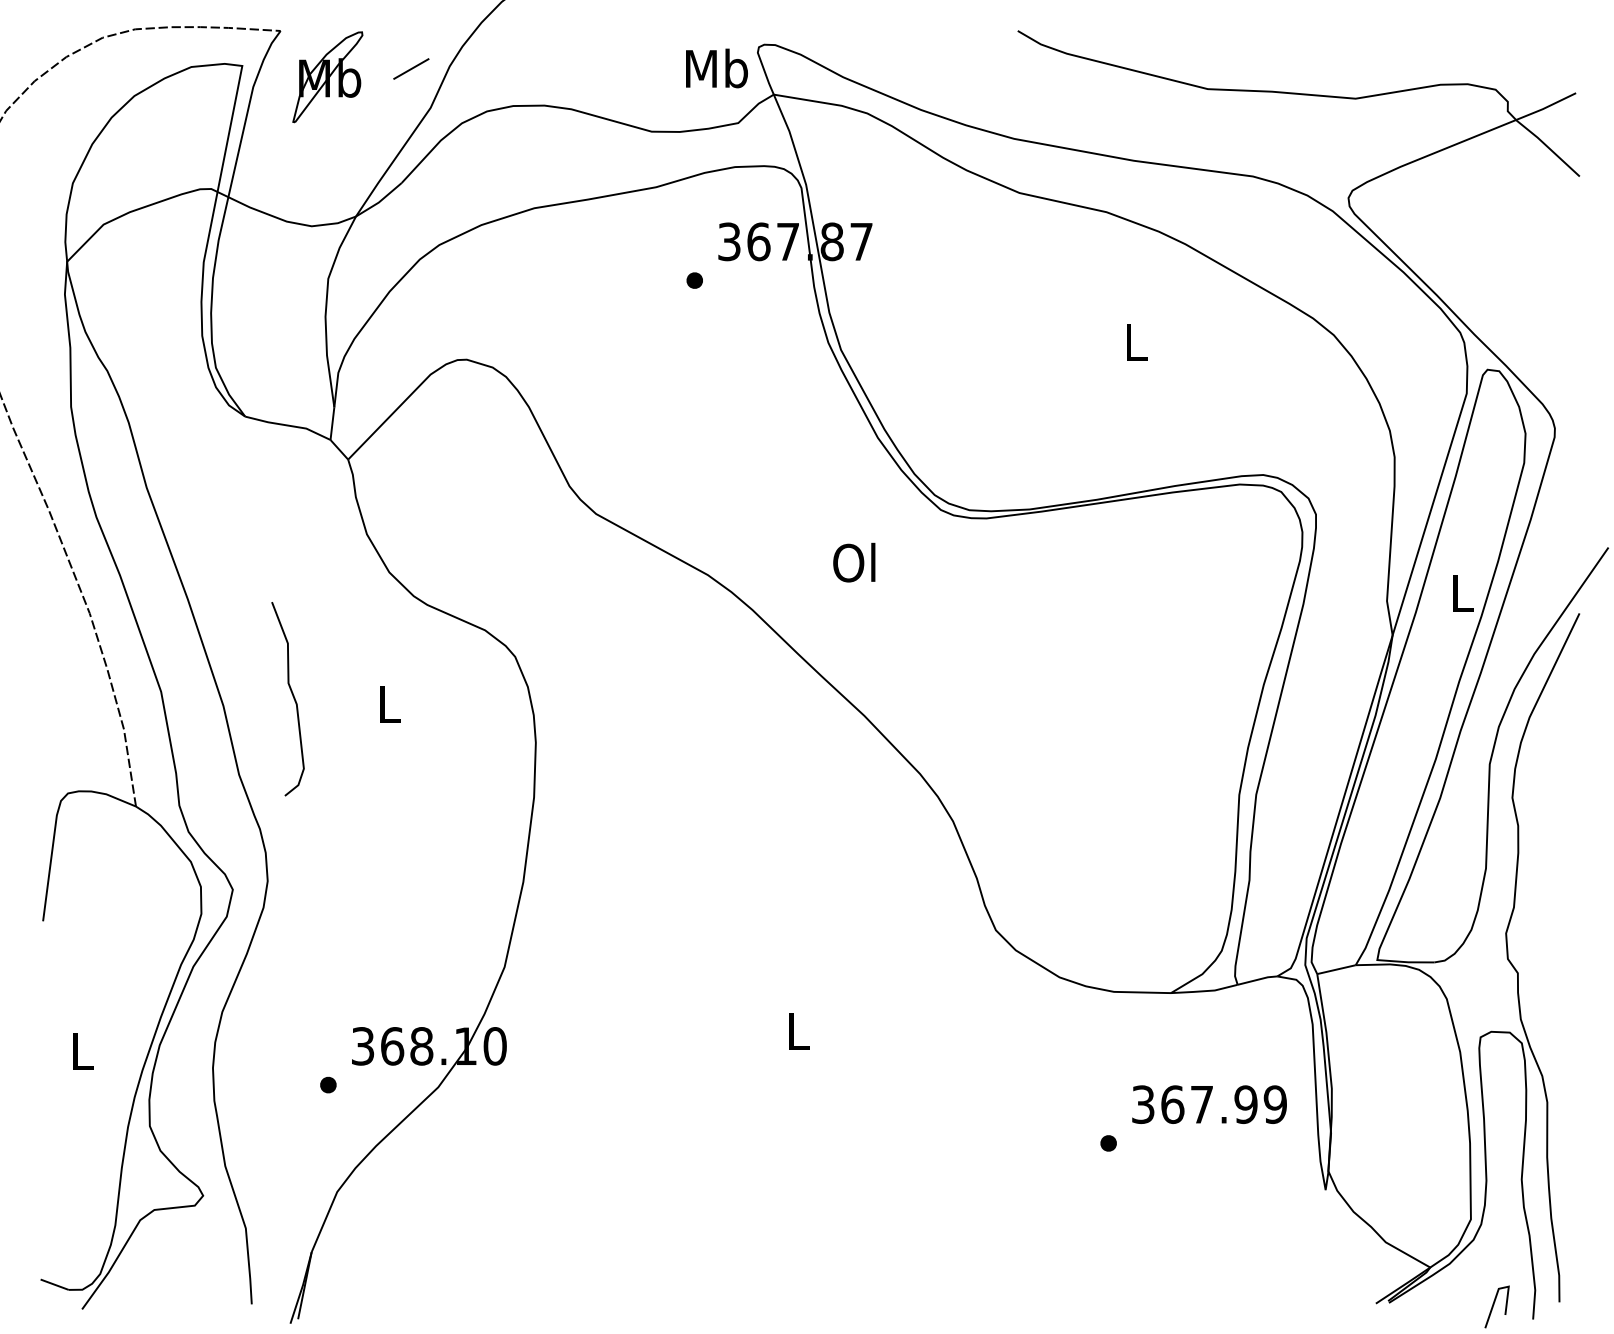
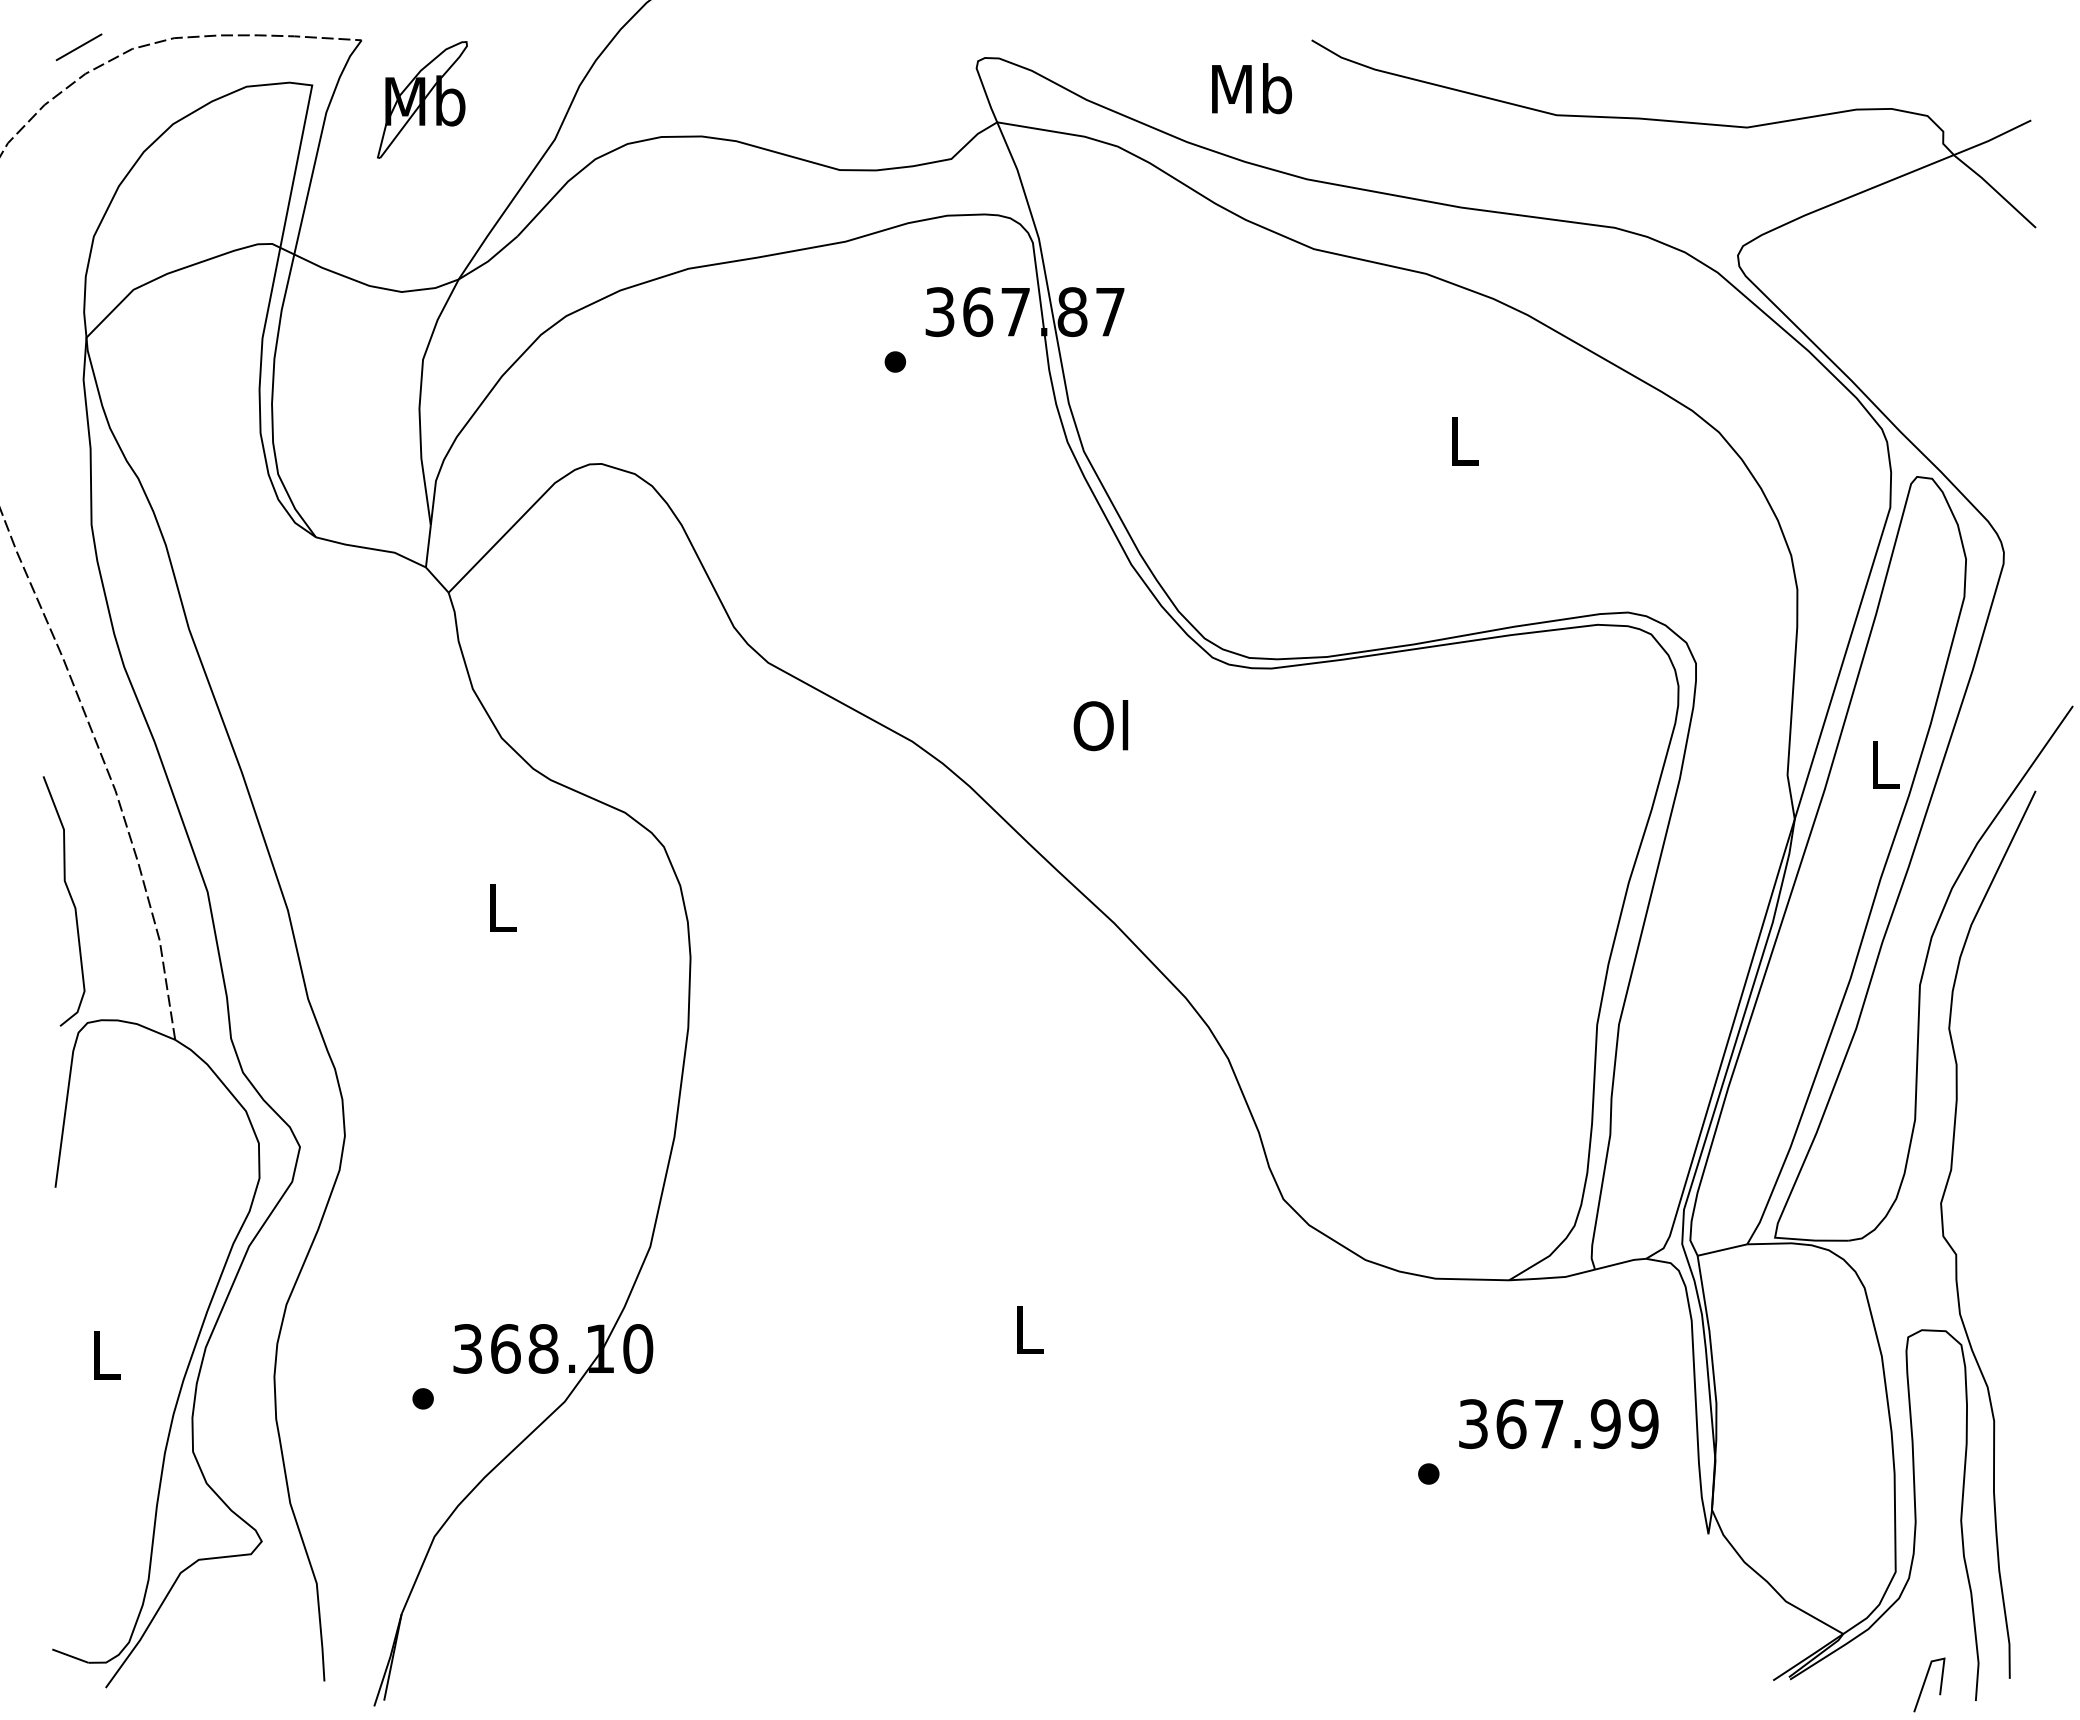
text: (716, 68) -> (1251, 88), moved
line: (410, 69) -> (78, 47), moved
curve: (292, 696) -> (70, 898), moved

